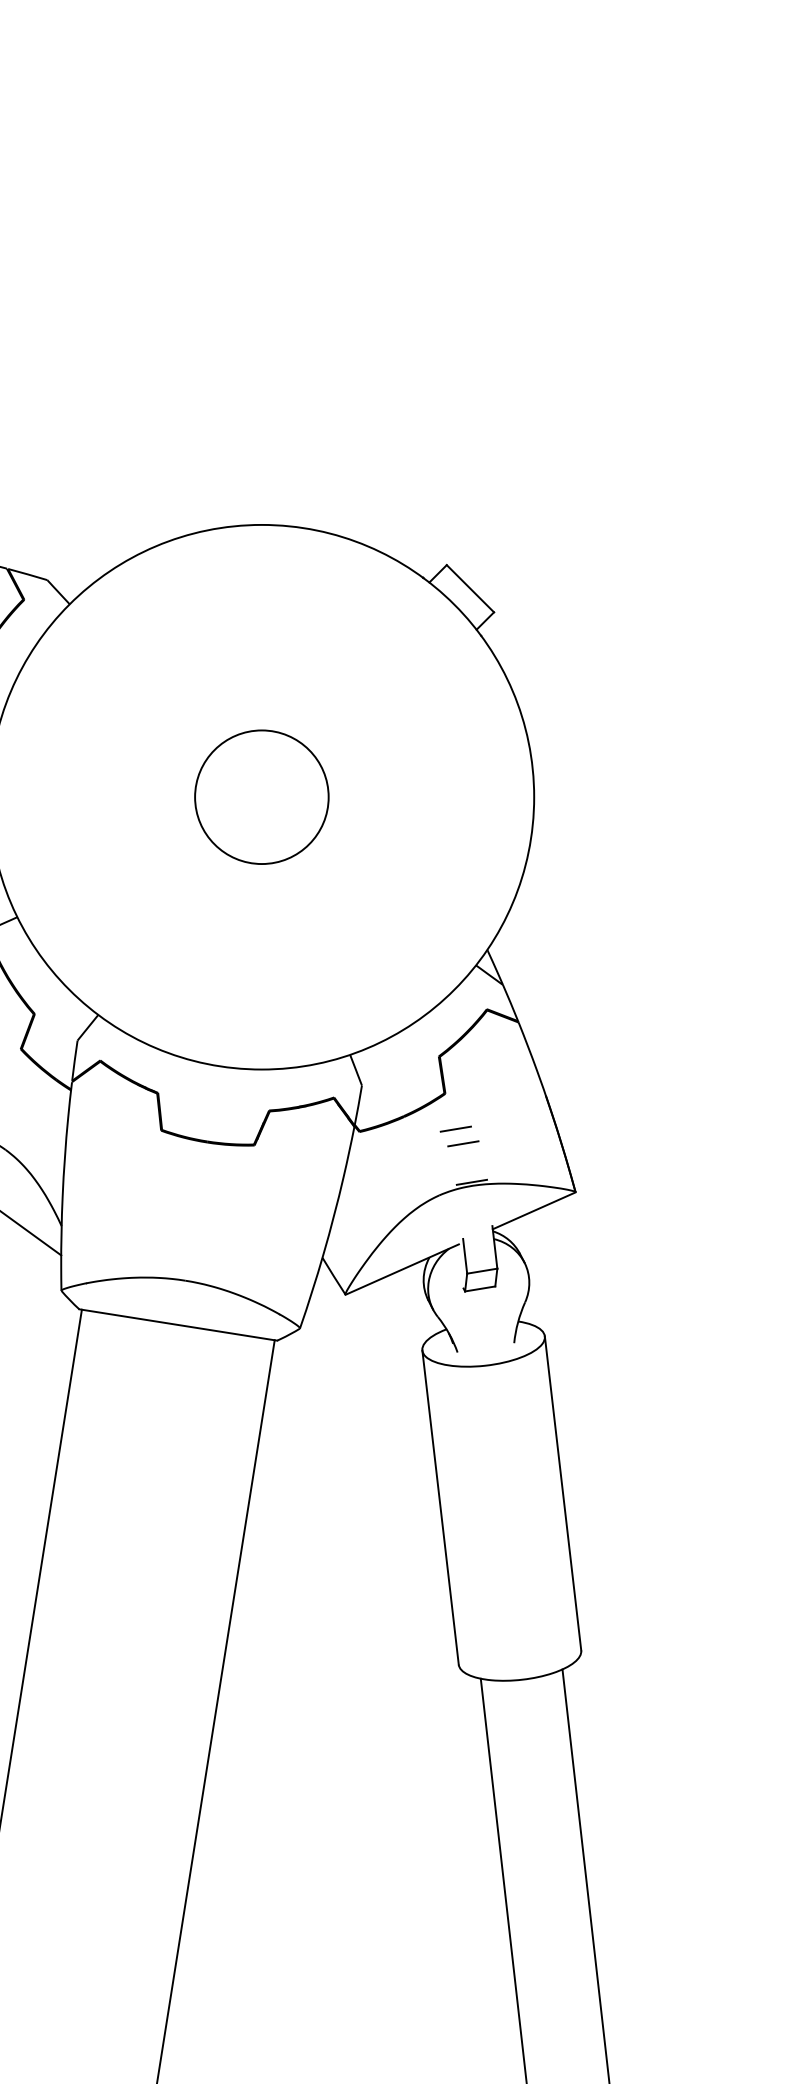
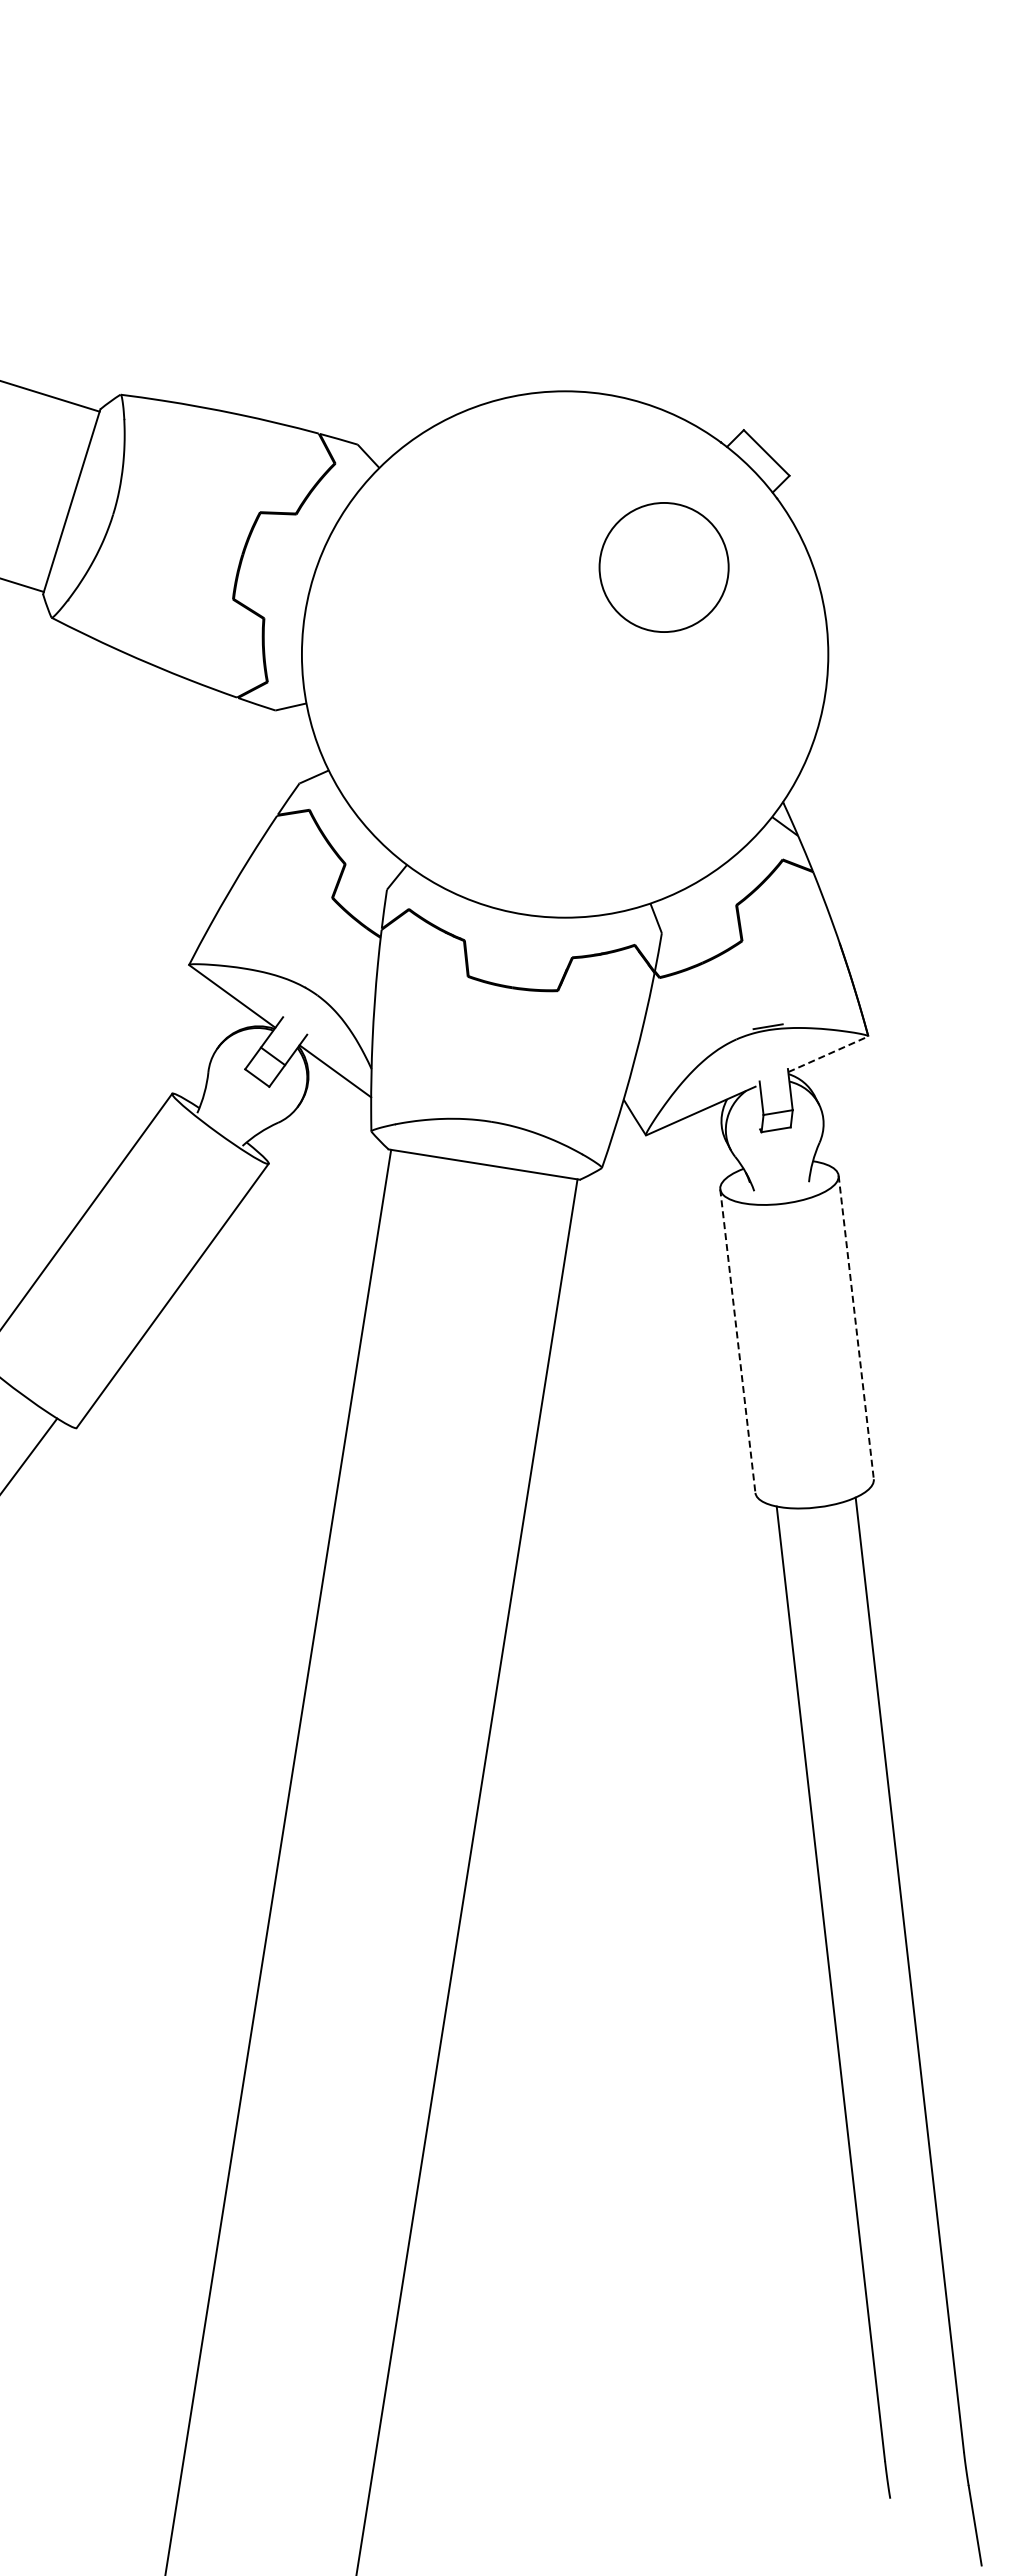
circle: (261, 797) -> (663, 567), moved
line: (455, 1128) -> (752, 974), removed
line: (462, 1143) -> (759, 989), removed
line: (534, 1211) -> (828, 1054), solid -> dashed
line: (563, 1493) -> (856, 1327), solid -> dashed
line: (440, 1507) -> (737, 1341), solid -> dashed

